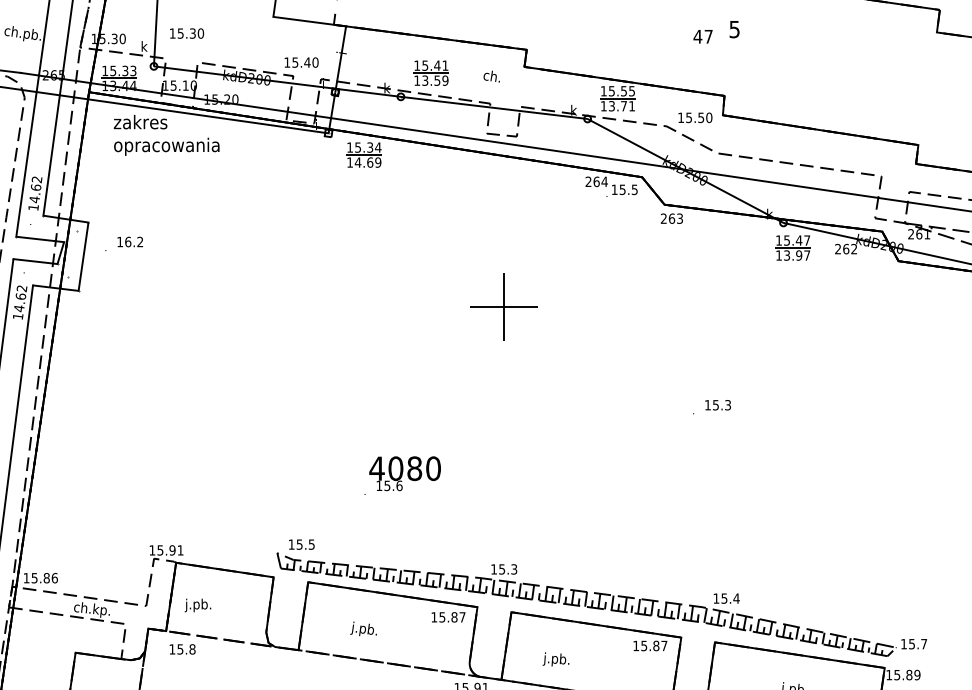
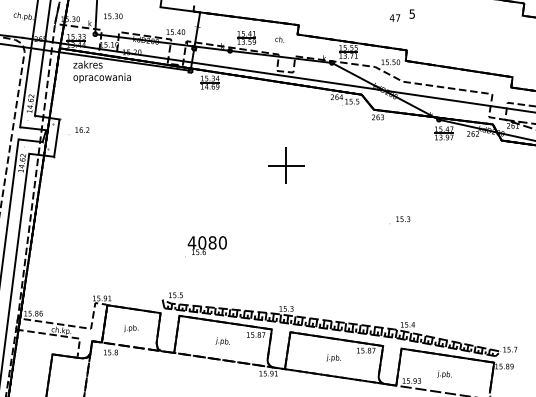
text: (401, 475) -> (205, 246), moved
text: (198, 605) -> (131, 328), moved
text: (363, 629) -> (222, 341), moved
text: (555, 658) -> (333, 357), moved

